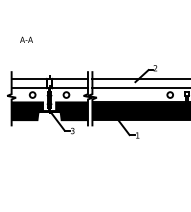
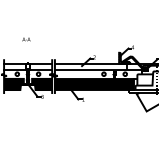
text: (26, 39) -> (26, 39), moved

